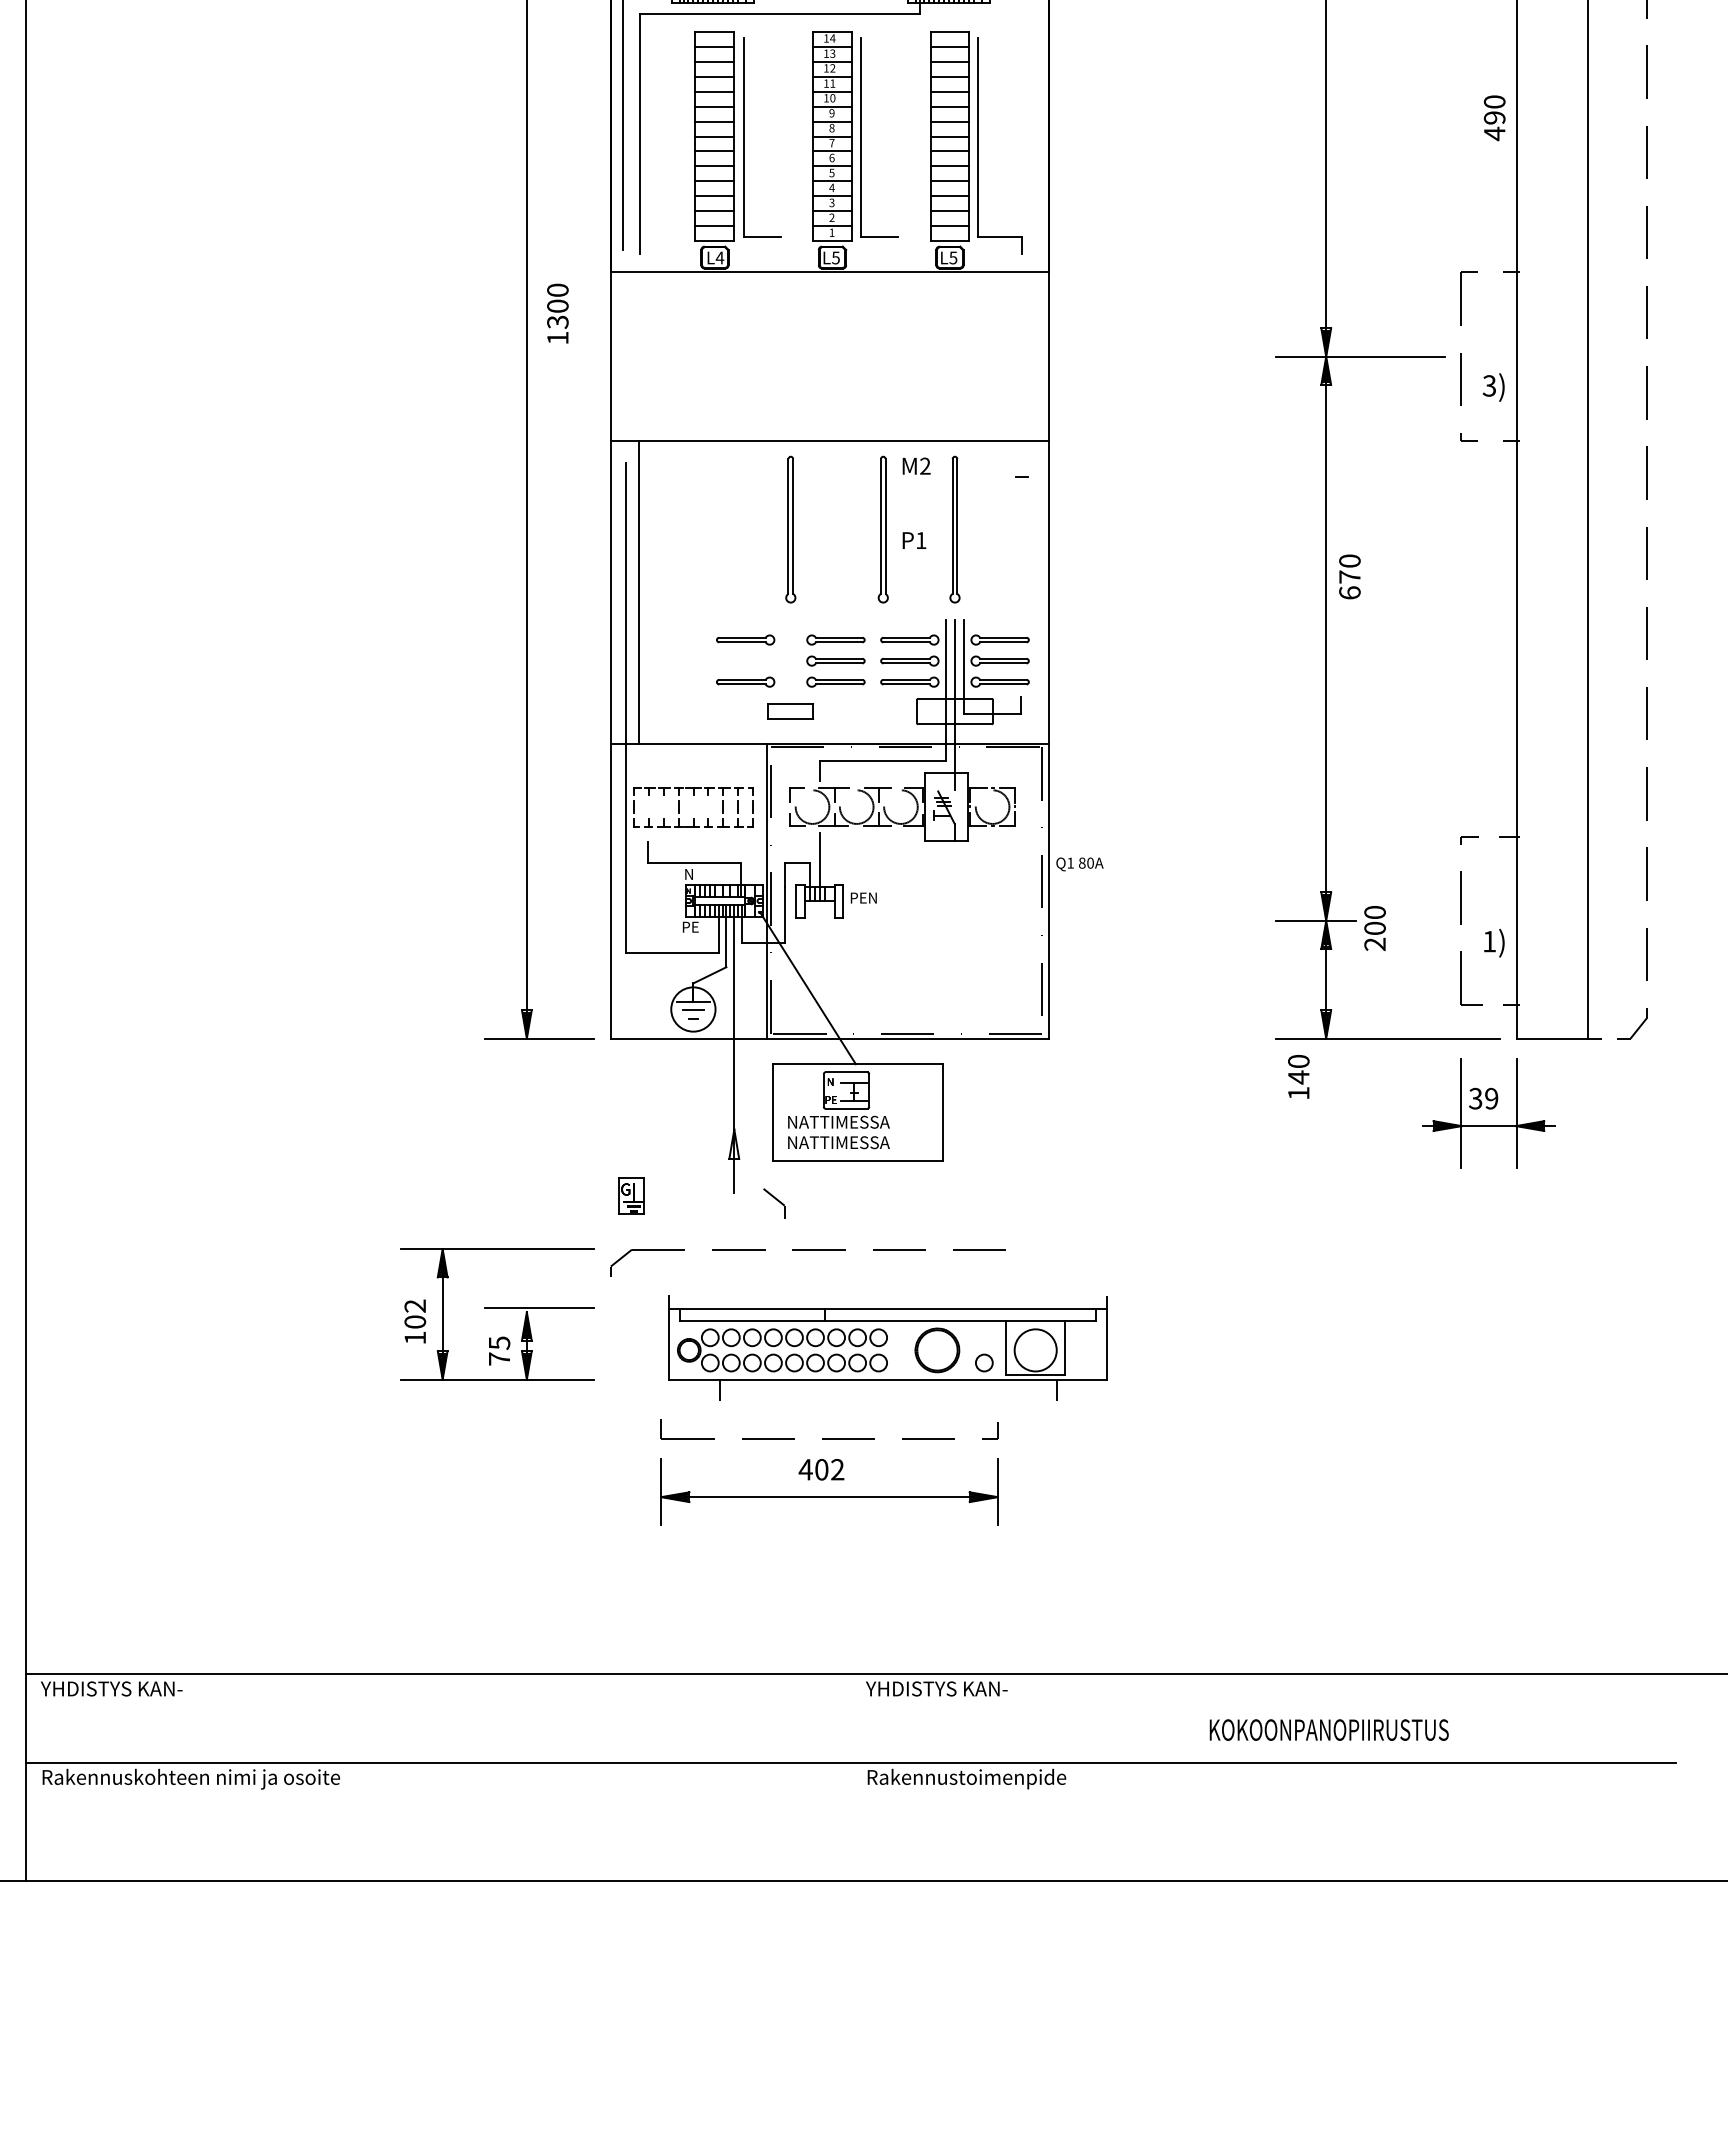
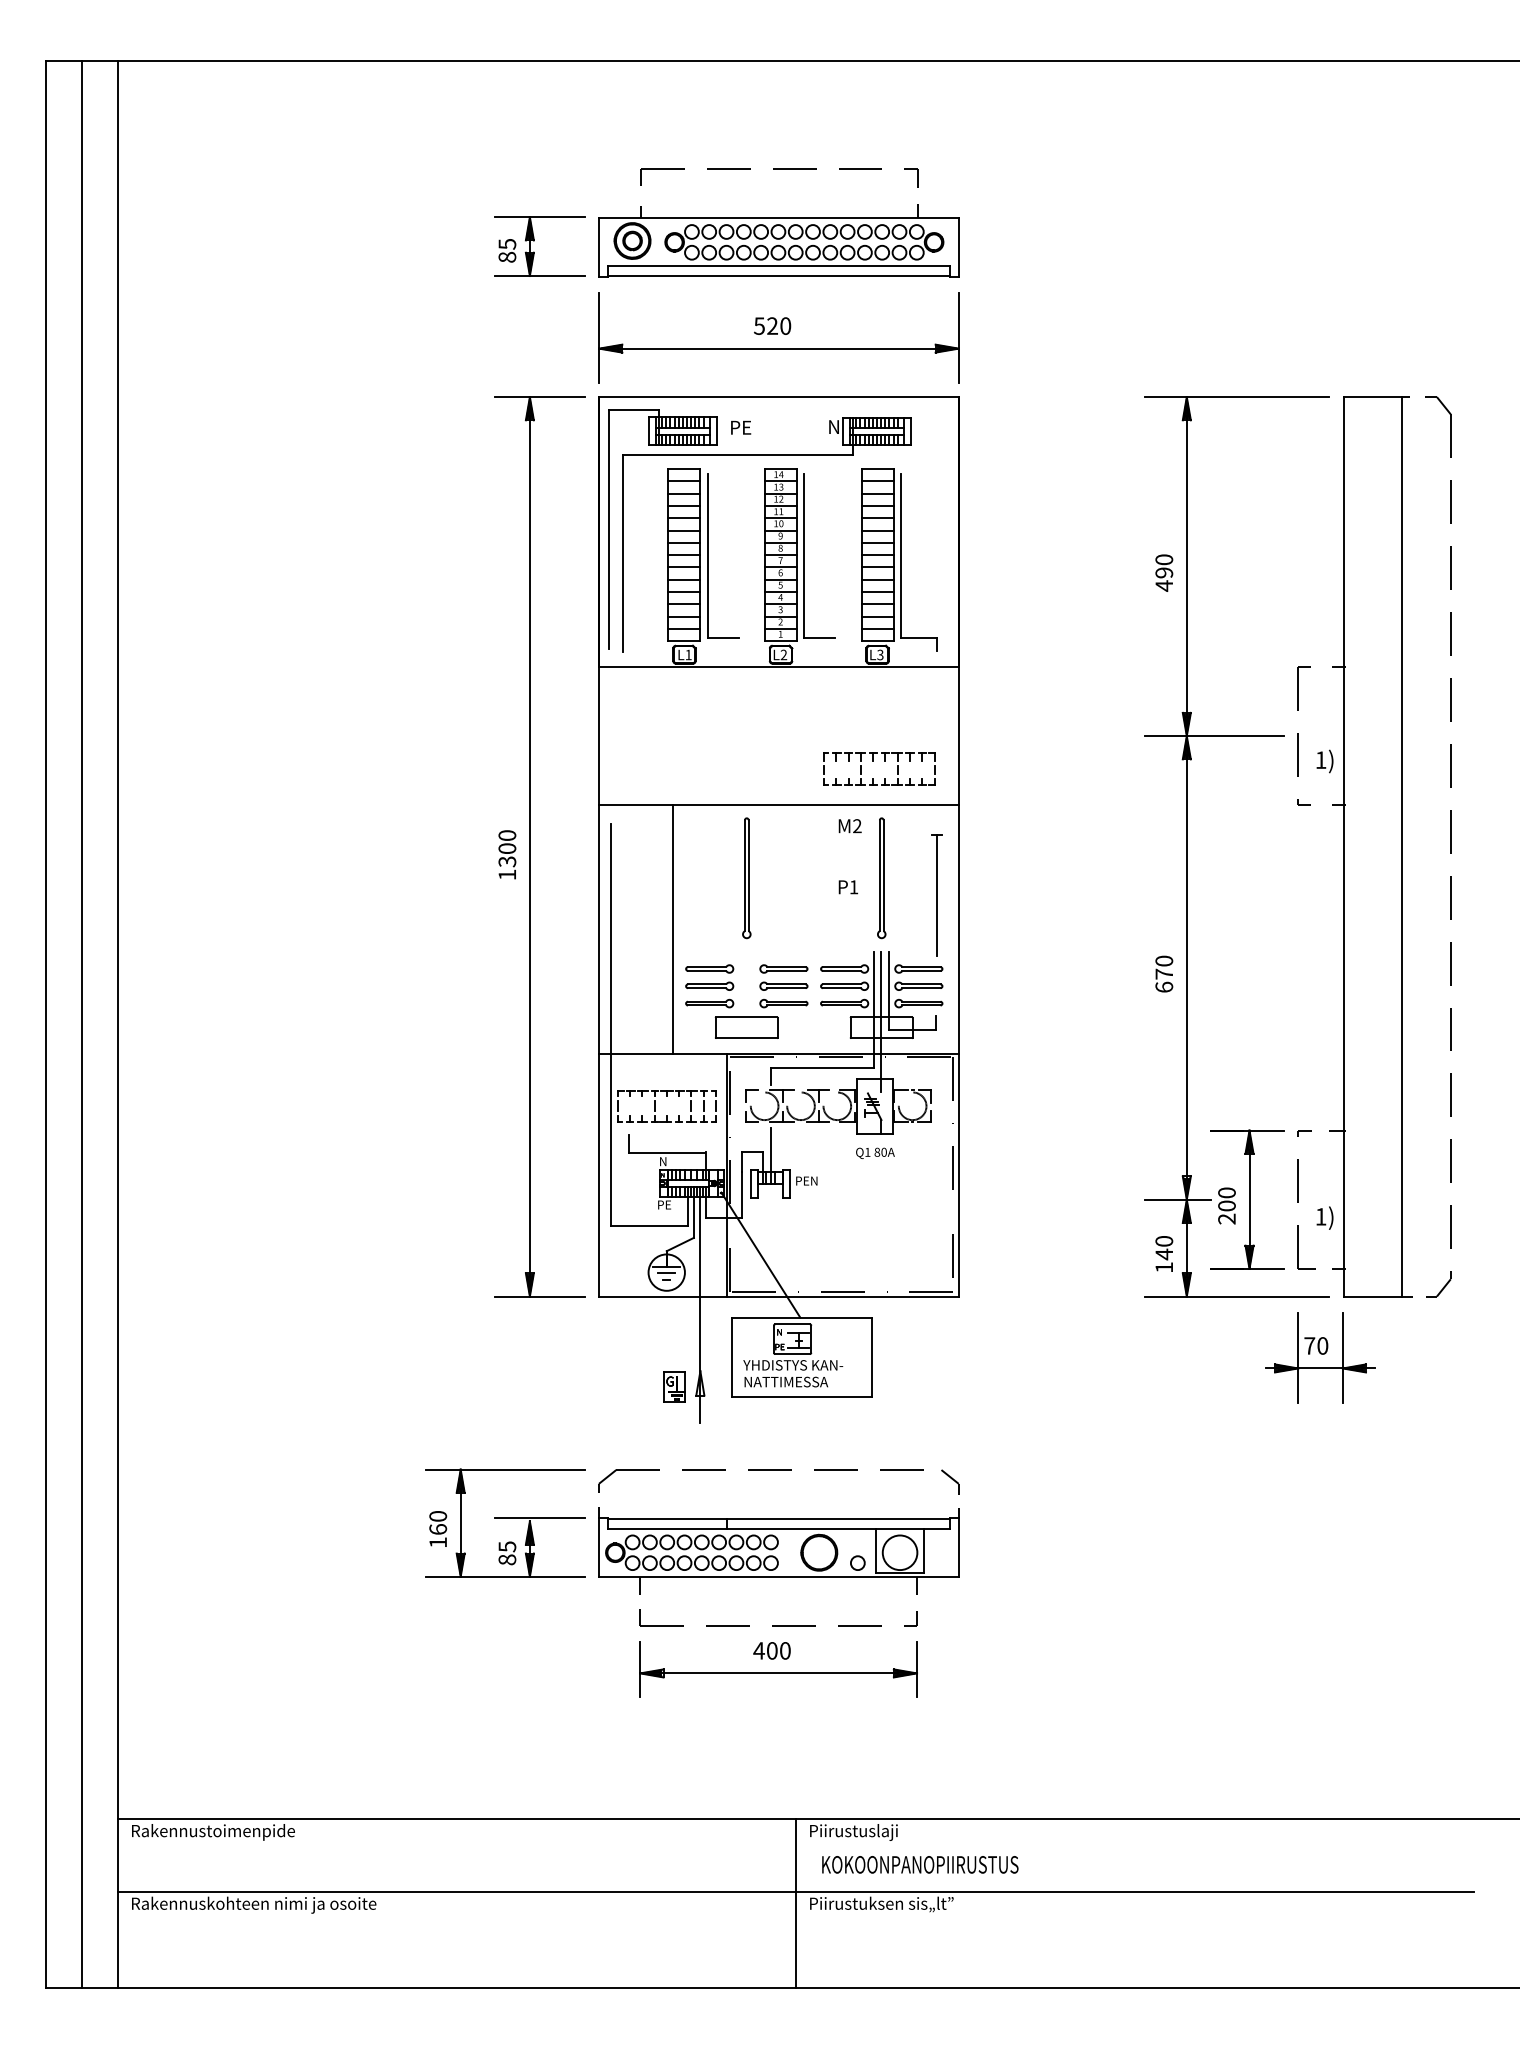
text: (1494, 117) -> (1164, 572), moved
text: (719, 257) -> (688, 654), L4 -> L1
text: (835, 257) -> (783, 654), L5 -> L2
text: (953, 257) -> (880, 654), L5 -> L3
text: (558, 313) -> (507, 854), moved
text: (1488, 386) -> (1320, 760), 3) -> 1)
part: (958, 387) -> (884, 761), added
part: (882, 529) -> (822, 878), removed
line: (1021, 549) -> (936, 894), added
text: (1350, 576) -> (1164, 973), moved
line: (639, 591) -> (673, 929), moved
part: (745, 660) -> (709, 985), added
part: (790, 711) -> (746, 1027), size x1.67
text: (1080, 863) -> (875, 1152), moved
part: (1400, 920) -> (1247, 1199), added
text: (1299, 1076) -> (1164, 1253), moved
text: (1484, 1098) -> (1316, 1345), 39 -> 70
text: (847, 1122) -> (793, 1365), NATTIMESSA -> YHDISTYS KAN-
part: (631, 1195) -> (674, 1386), moved
part: (774, 1202) -> (950, 1481), moved
text: (415, 1313) -> (438, 1522), 102 -> 160
part: (887, 1347) -> (778, 1550), moved
text: (499, 1358) -> (507, 1559), 75 -> 85
text: (837, 1469) -> (785, 1650), 402 -> 400
text: (140, 1690) -> (212, 1832), YHDISTYS KAN- -> Rakennustoimenpide
text: (936, 1690) -> (866, 1832), YHDISTYS KAN- -> Piirustuslaji
text: (1329, 1729) -> (920, 1864), moved
line: (851, 1775) -> (796, 1902), added
text: (968, 1778) -> (892, 1904), Rakennustoimenpide -> Piirustuksen sis„lt”^J

